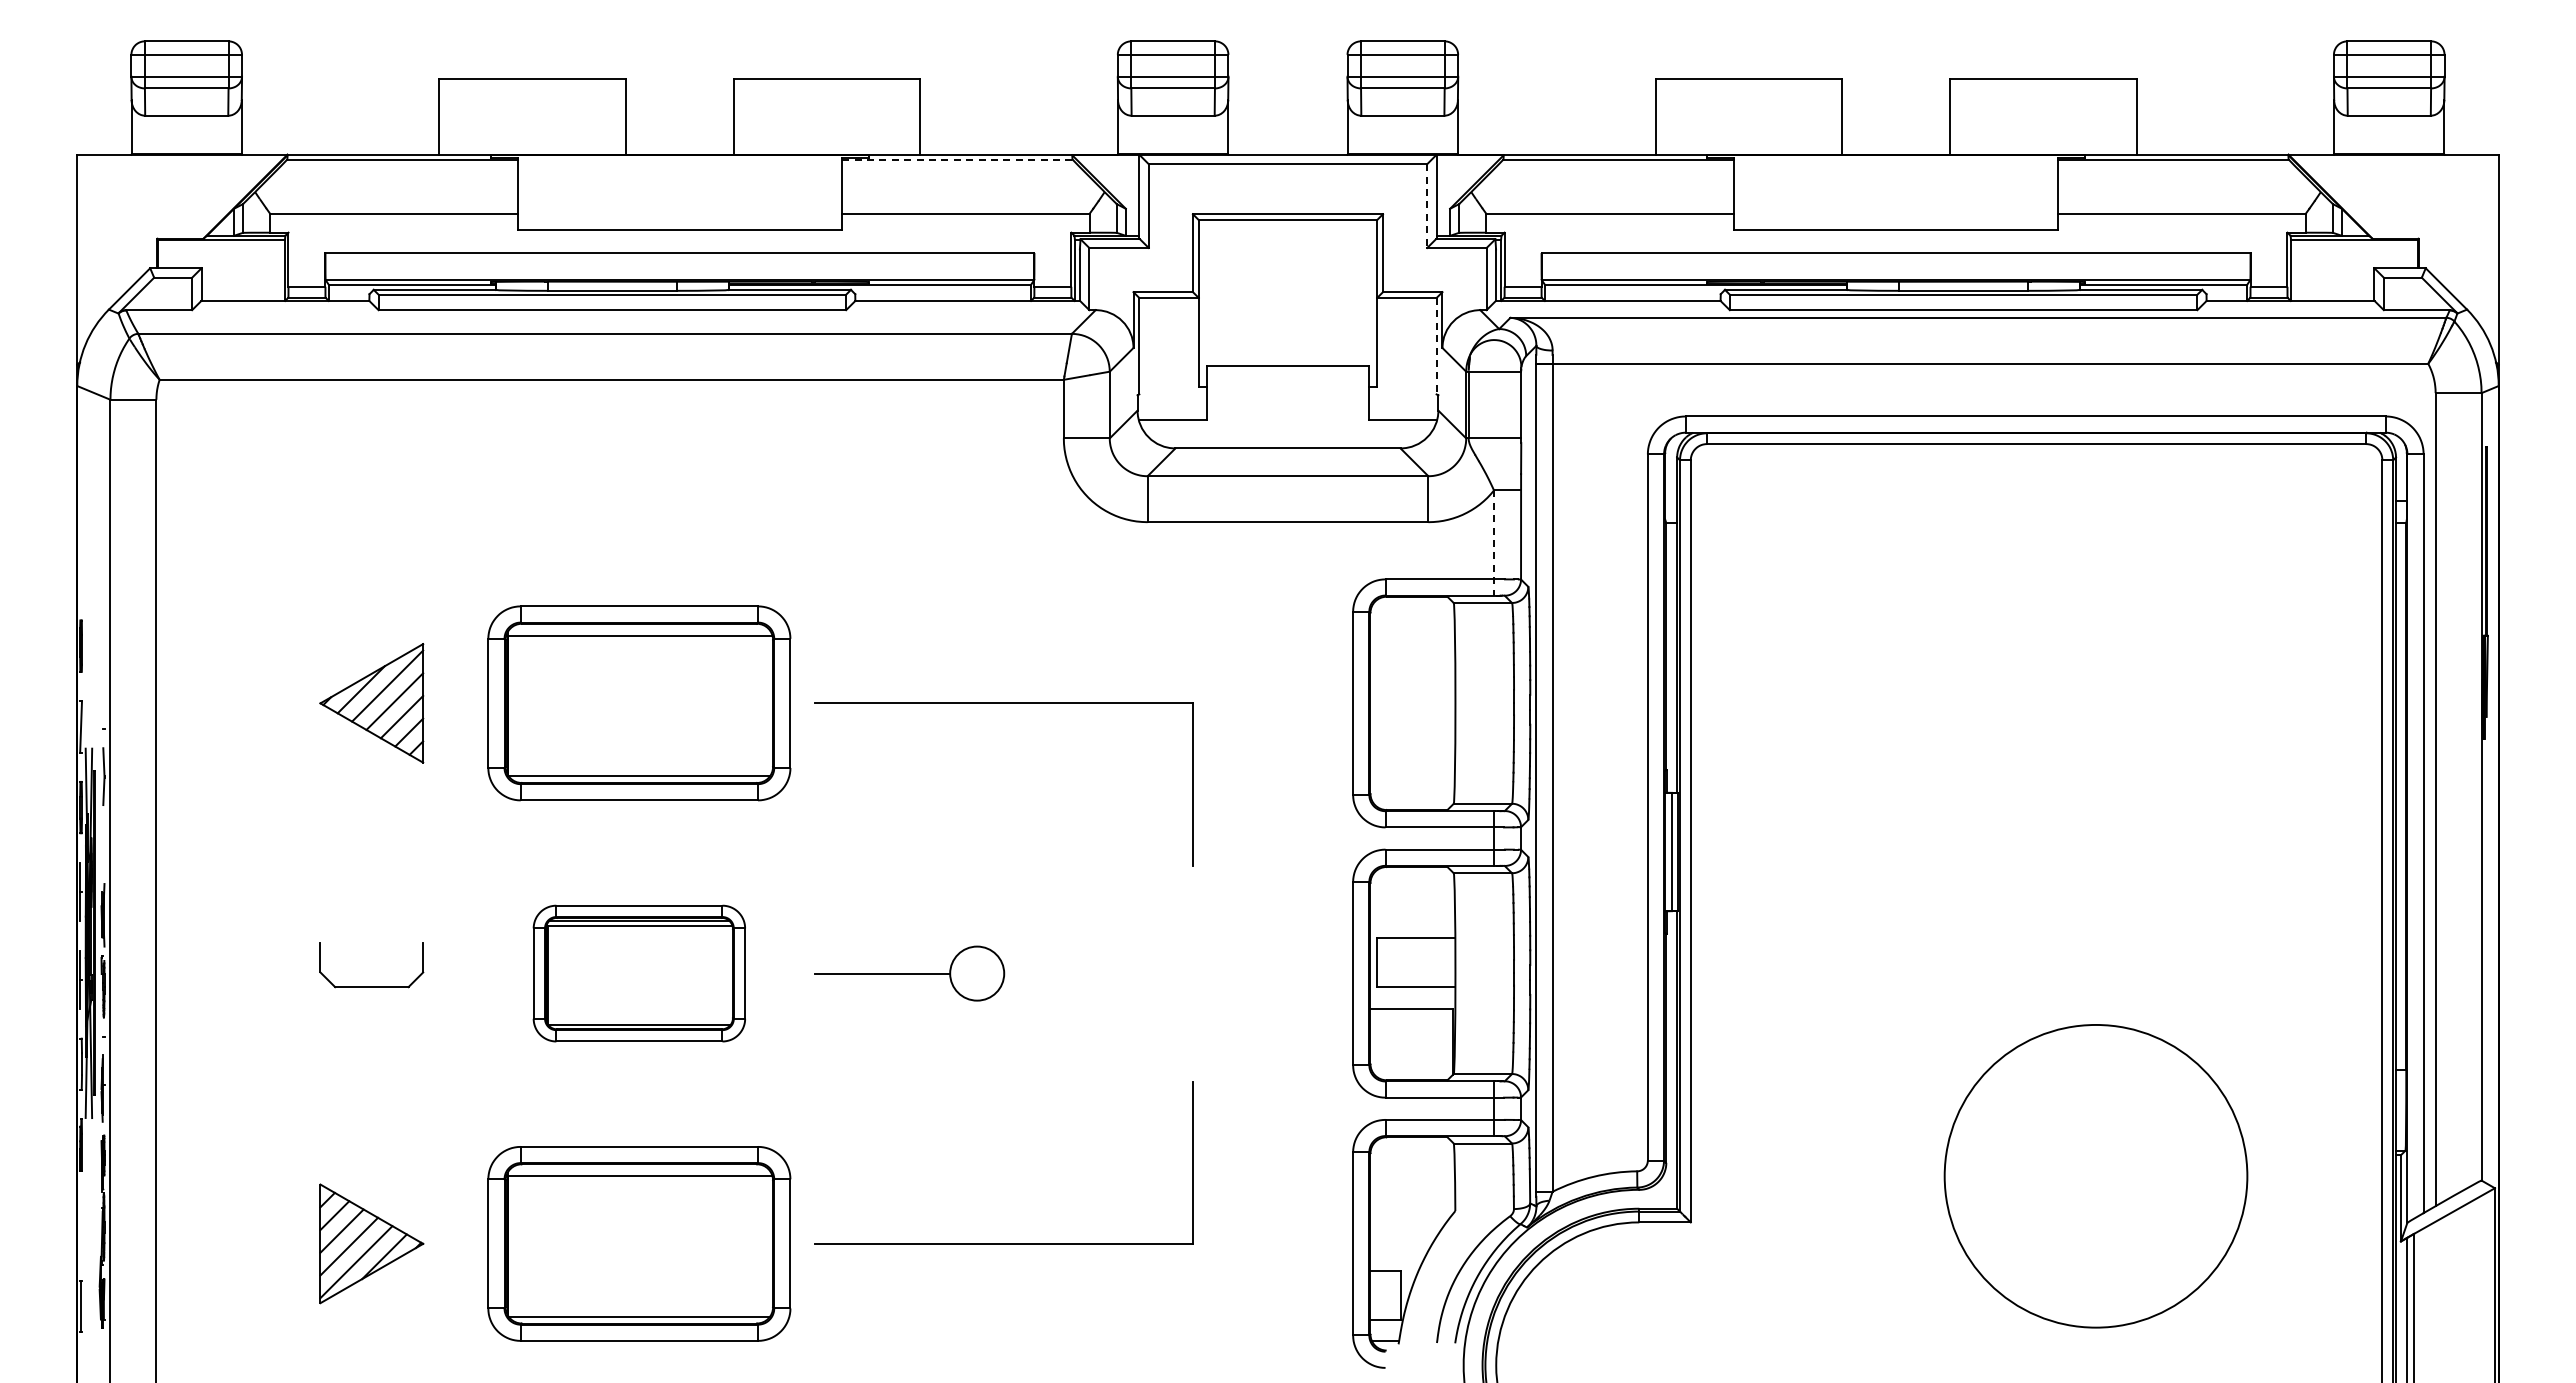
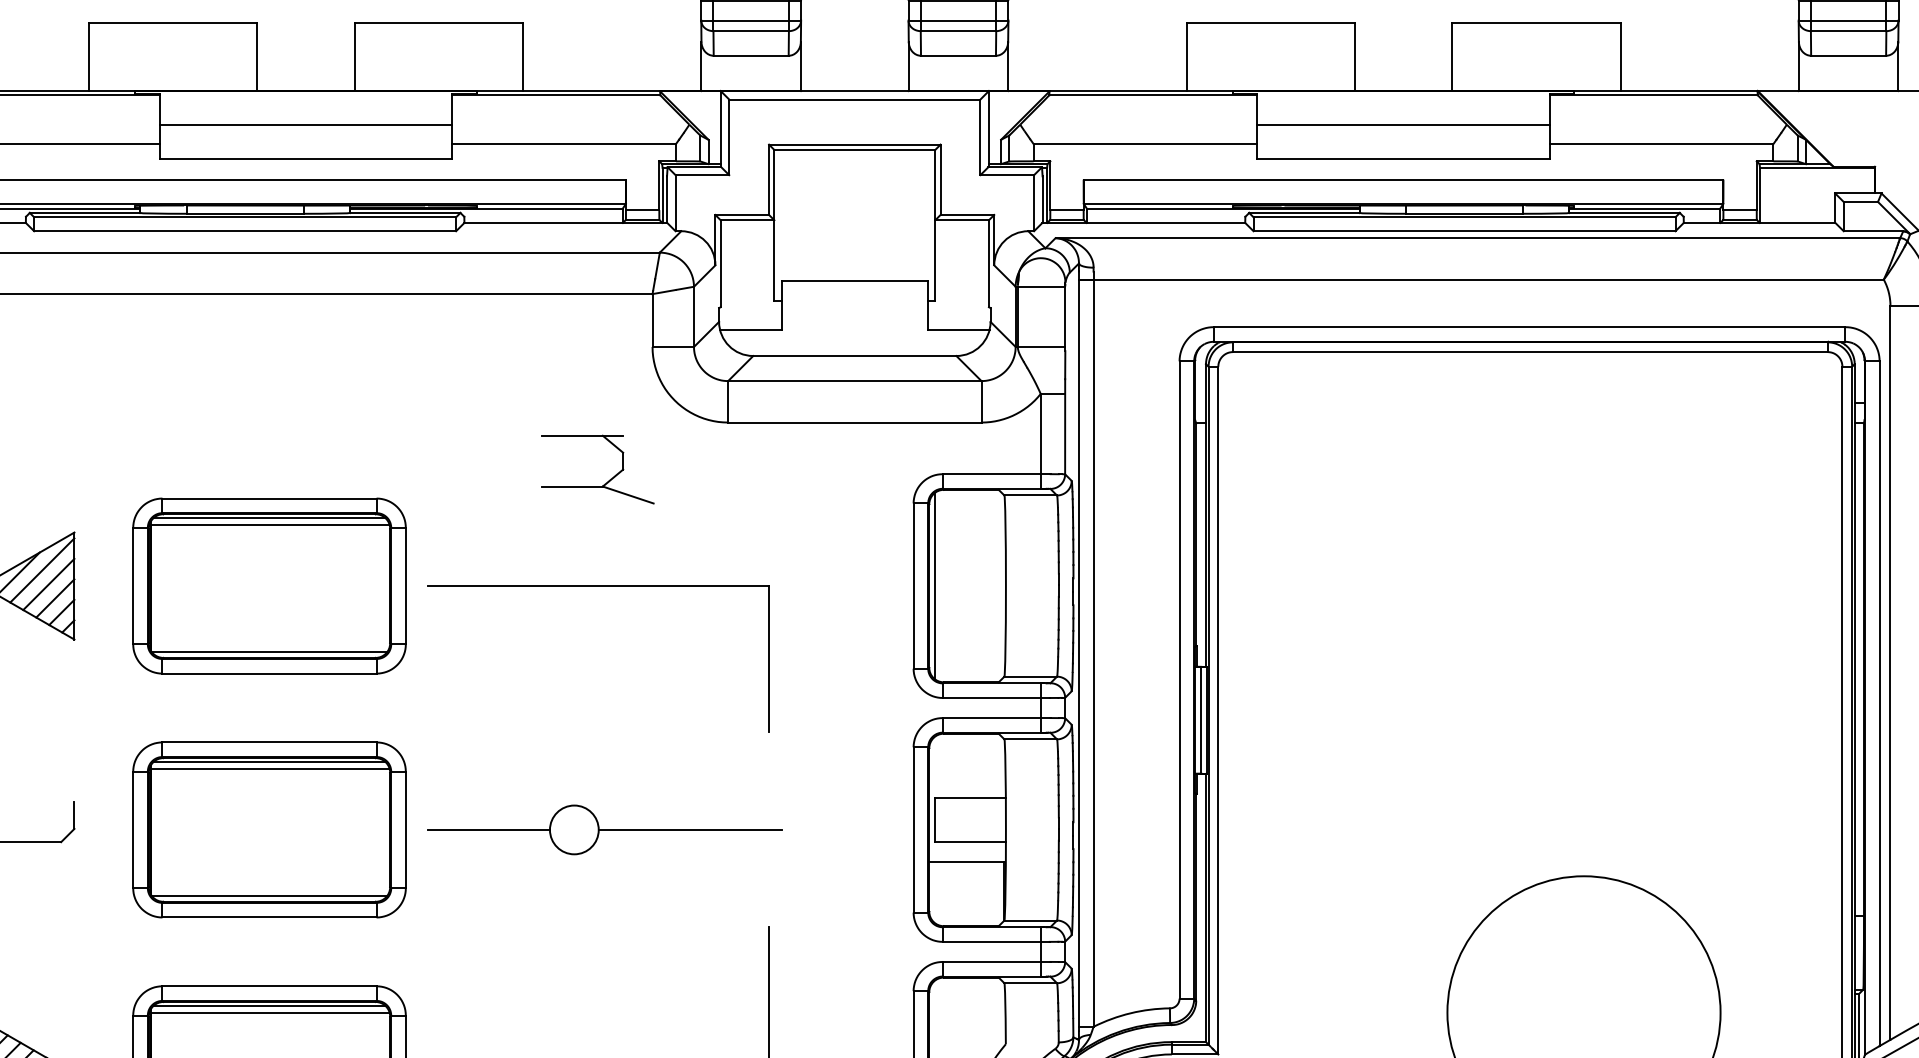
line: (956, 159) -> (555, 95), dashed -> solid
line: (679, 192) -> (305, 125), added
line: (1895, 192) -> (1403, 125), added
line: (1427, 206) -> (980, 137), dashed -> solid
line: (1436, 346) -> (988, 264), dashed -> solid
line: (1494, 543) -> (1041, 441), dashed -> solid
part: (1013, 587) -> (607, 481), added
line: (639, 627) -> (269, 517), added
line: (1377, 702) -> (935, 585), added
part: (639, 973) -> (269, 829), size x1.43
line: (1105, 973) -> (690, 829), added
line: (639, 1168) -> (269, 1005), added

